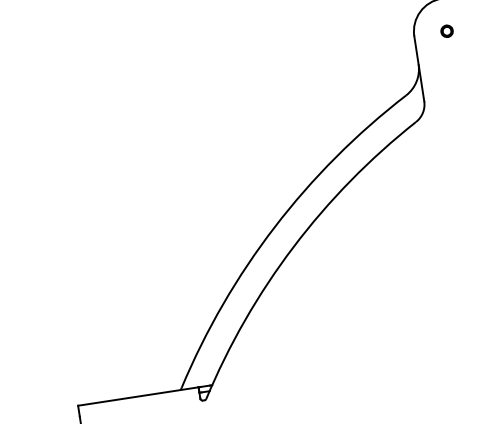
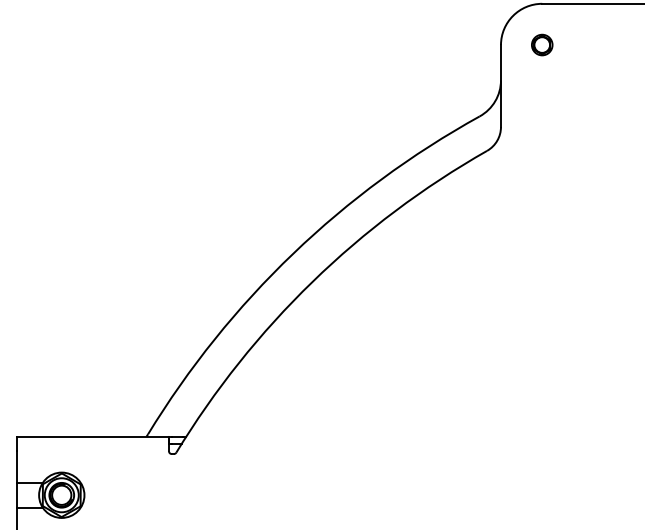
part: (447, 30) -> (542, 44), size x1.43

